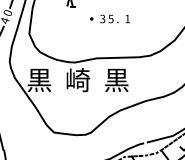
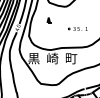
part: (108, 18) -> (77, 28), moved
text: (117, 80) -> (71, 58), 黒 -> 町

